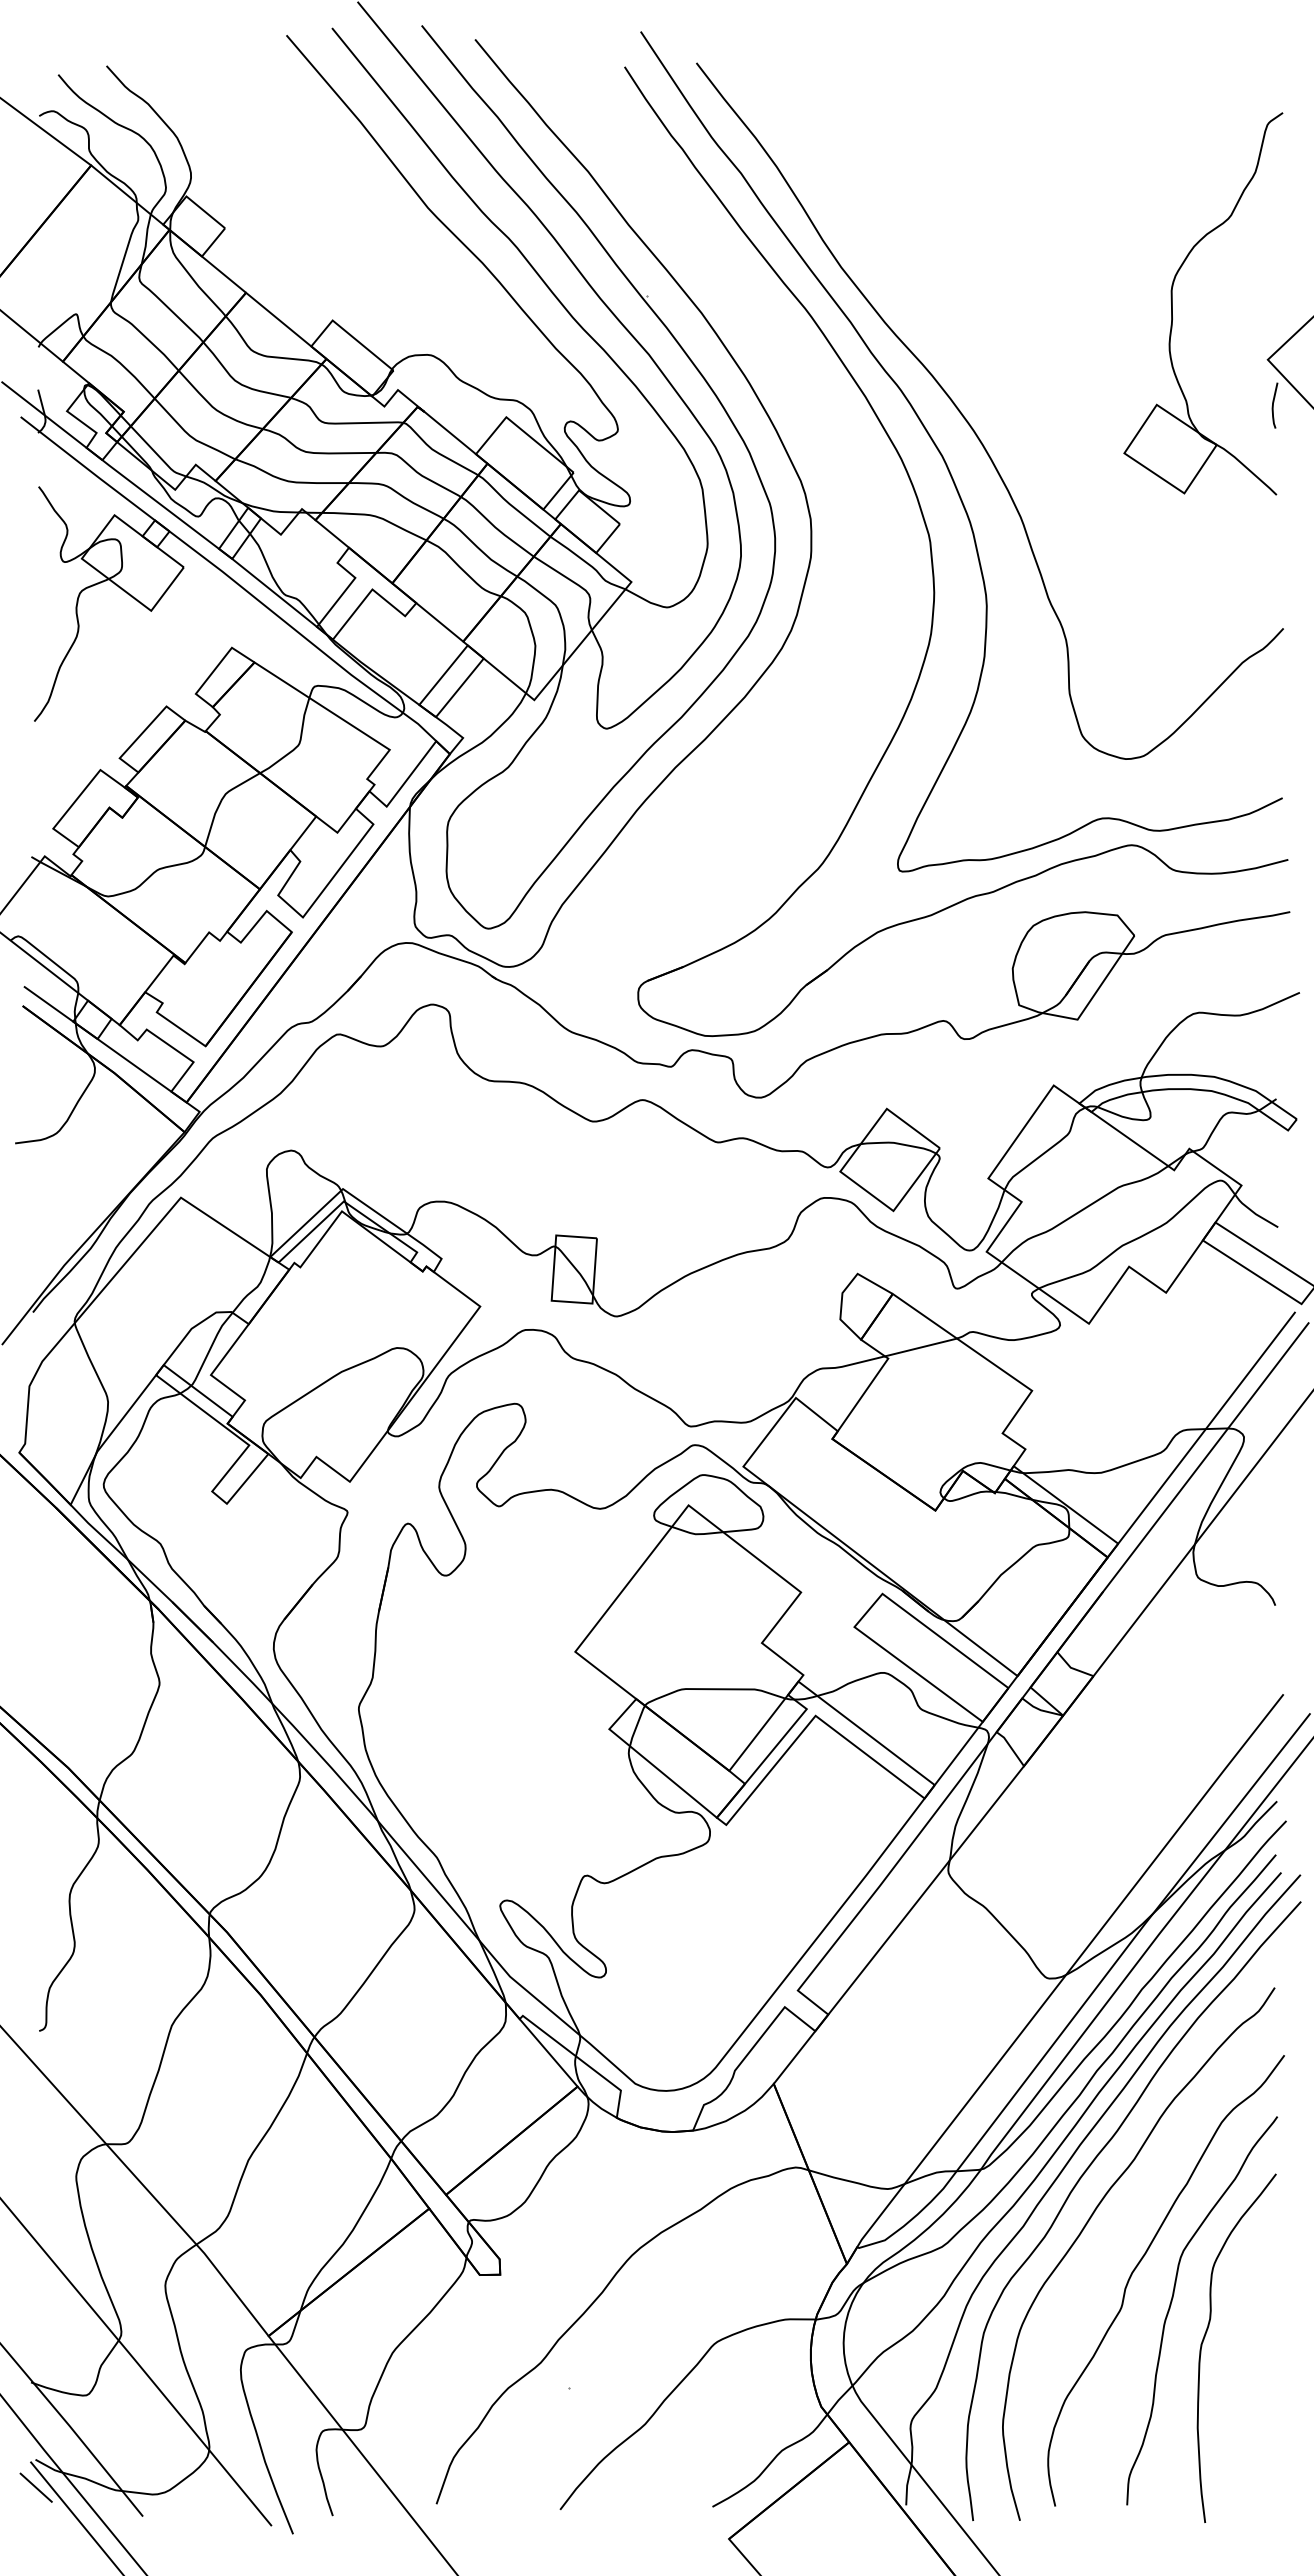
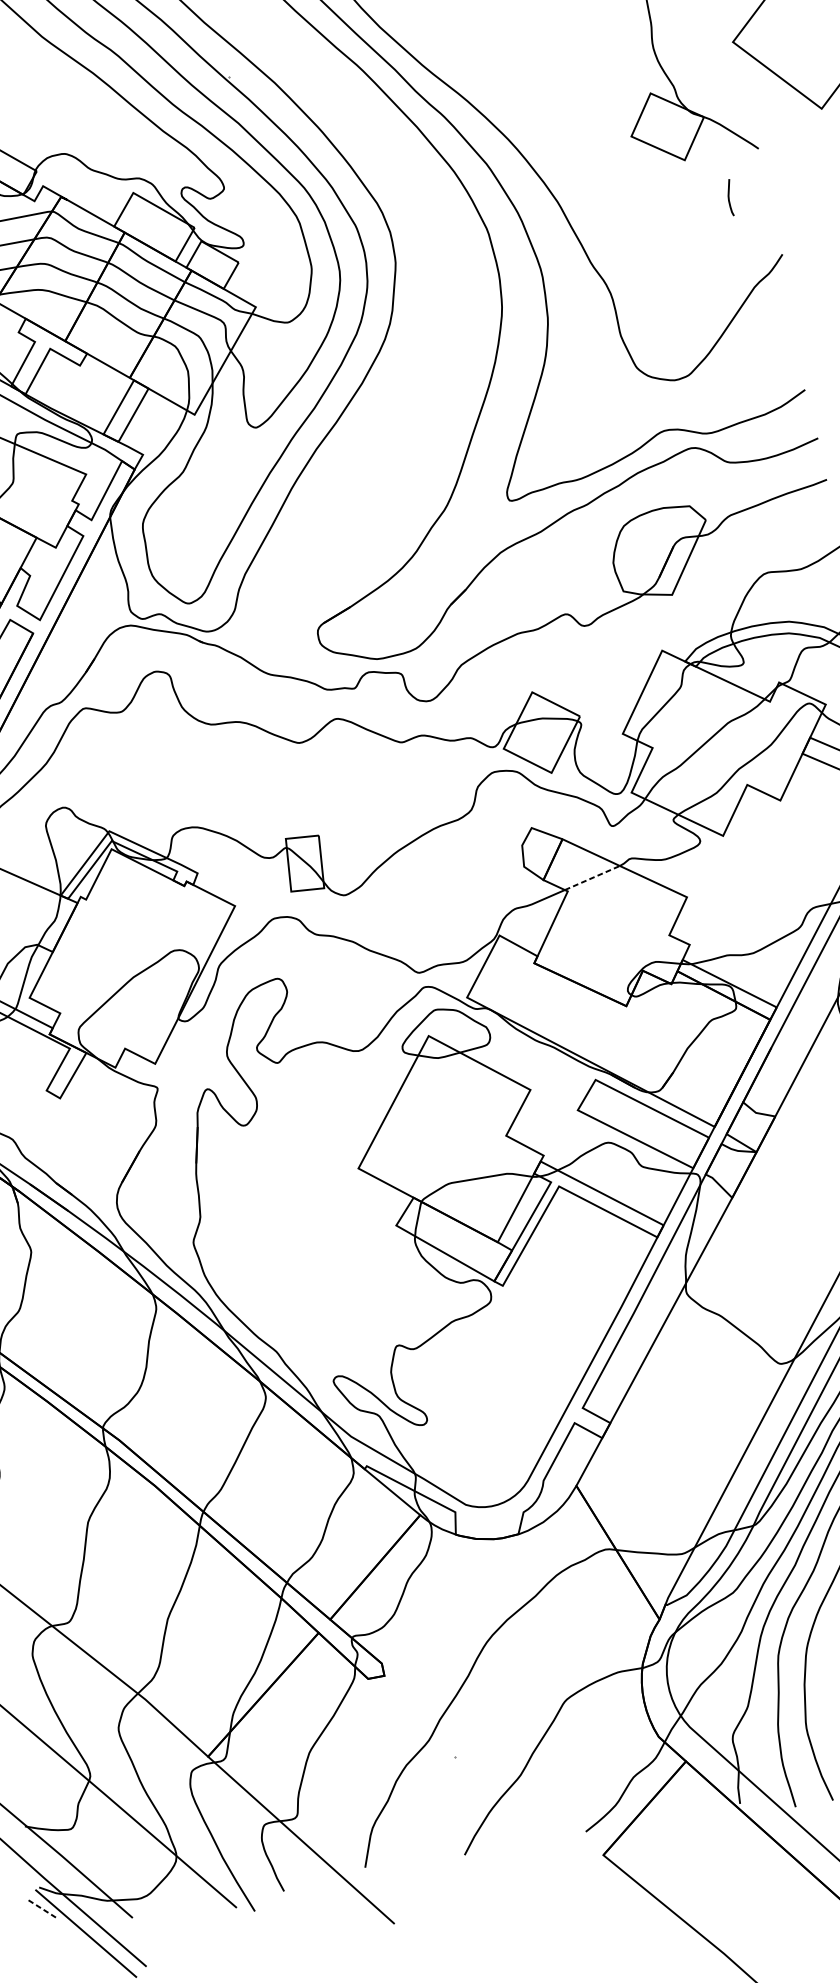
curve: (1273, 405) -> (729, 197), moved
line: (921, 1347) -> (592, 877), solid -> dashed
line: (36, 2487) -> (43, 1909), solid -> dashed

